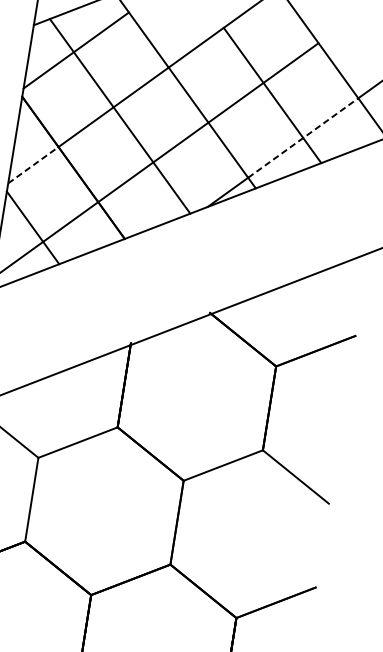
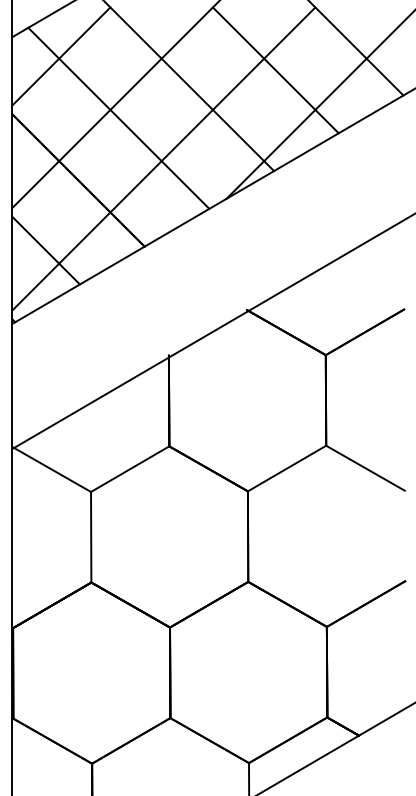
line: (303, 137) -> (315, 109), dashed -> solid
line: (34, 165) -> (36, 184), dashed -> solid

